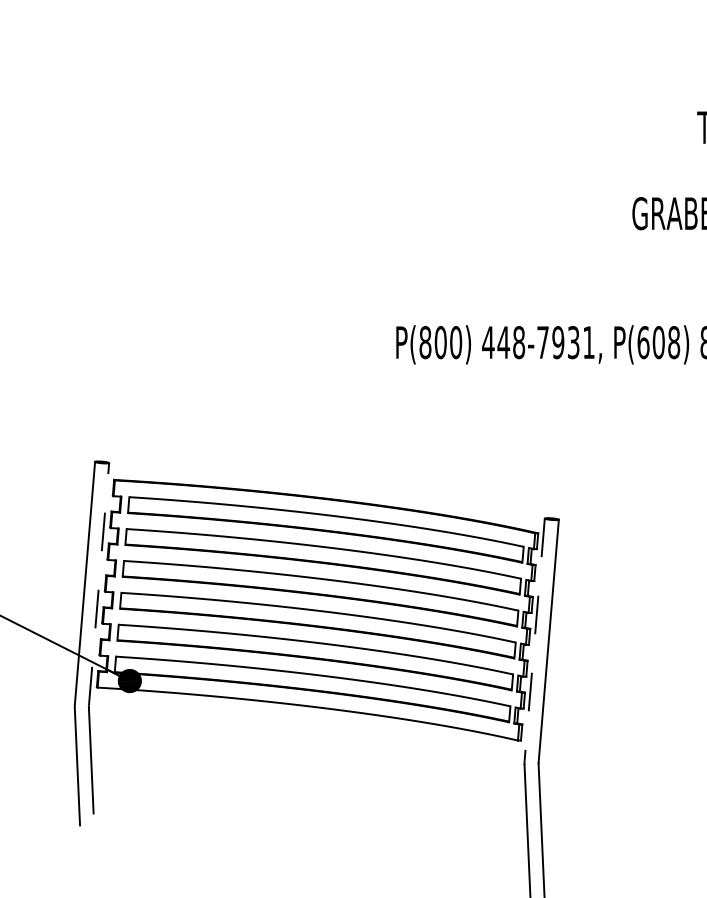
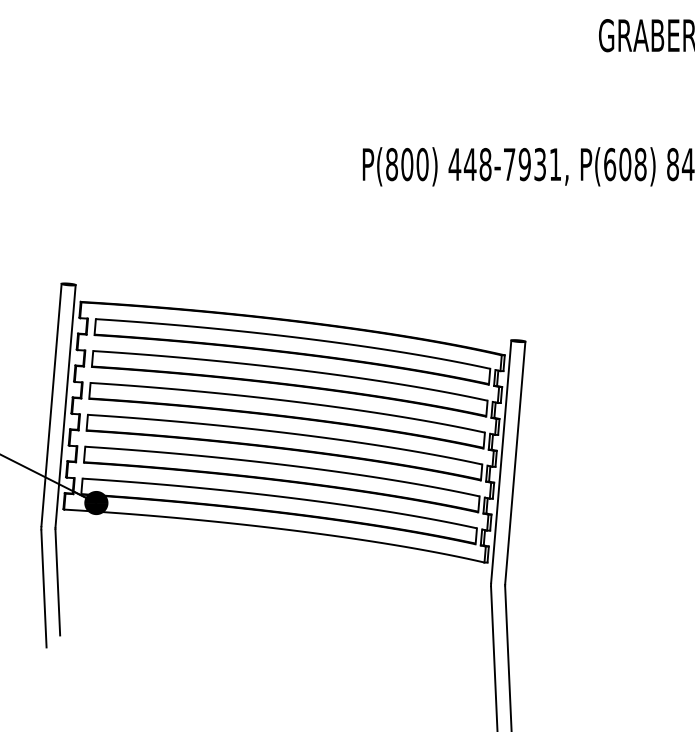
line: (99, 584) -> (66, 406), dashed -> solid
line: (534, 639) -> (501, 461), dashed -> solid

